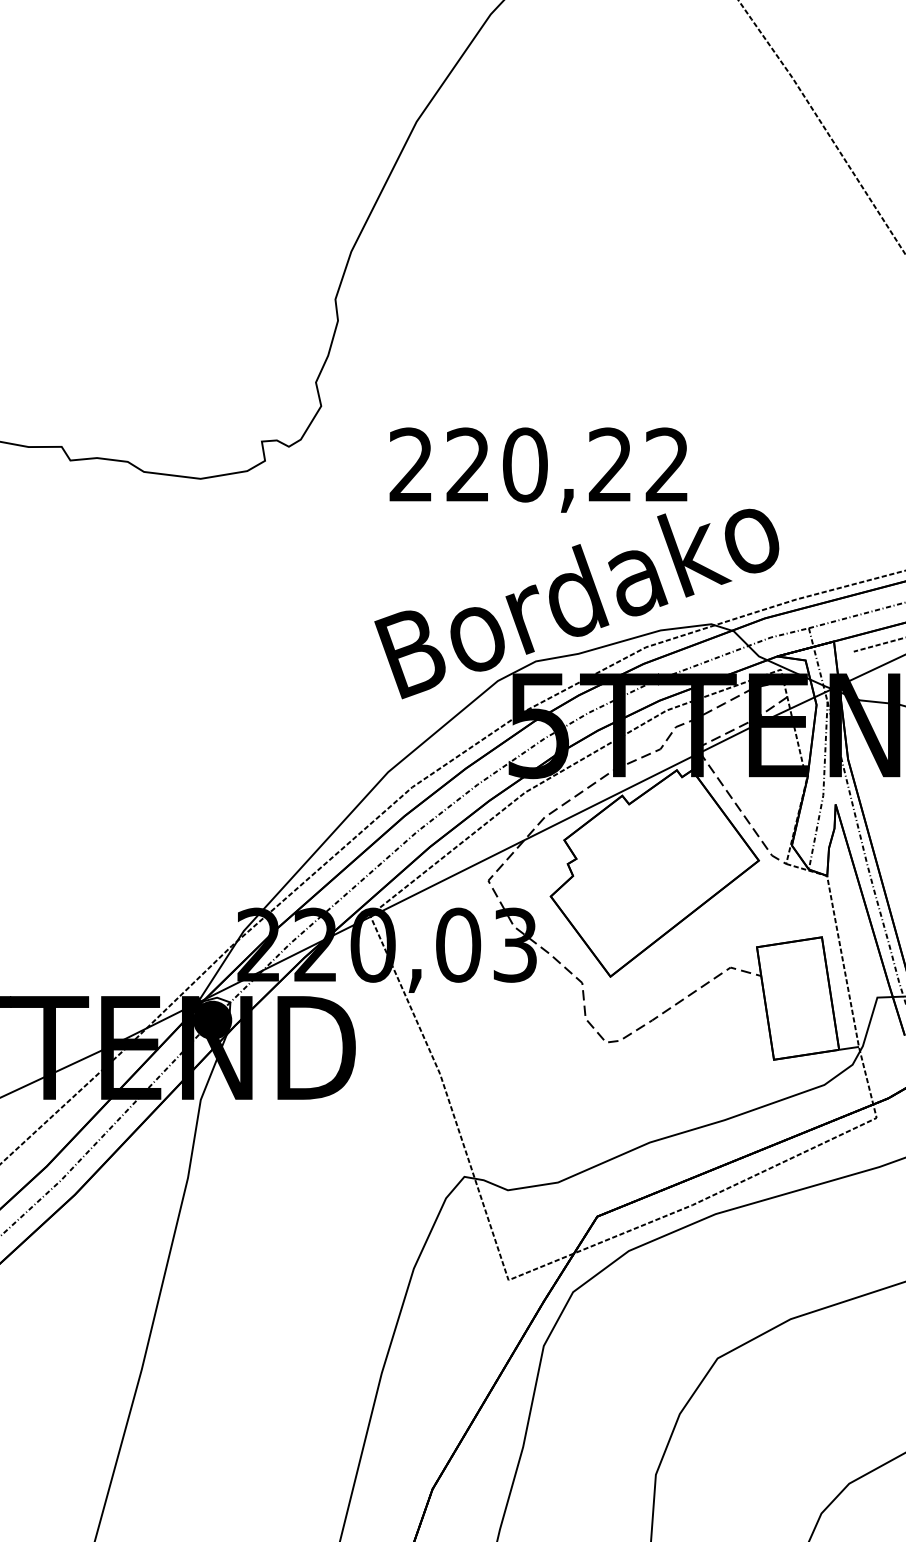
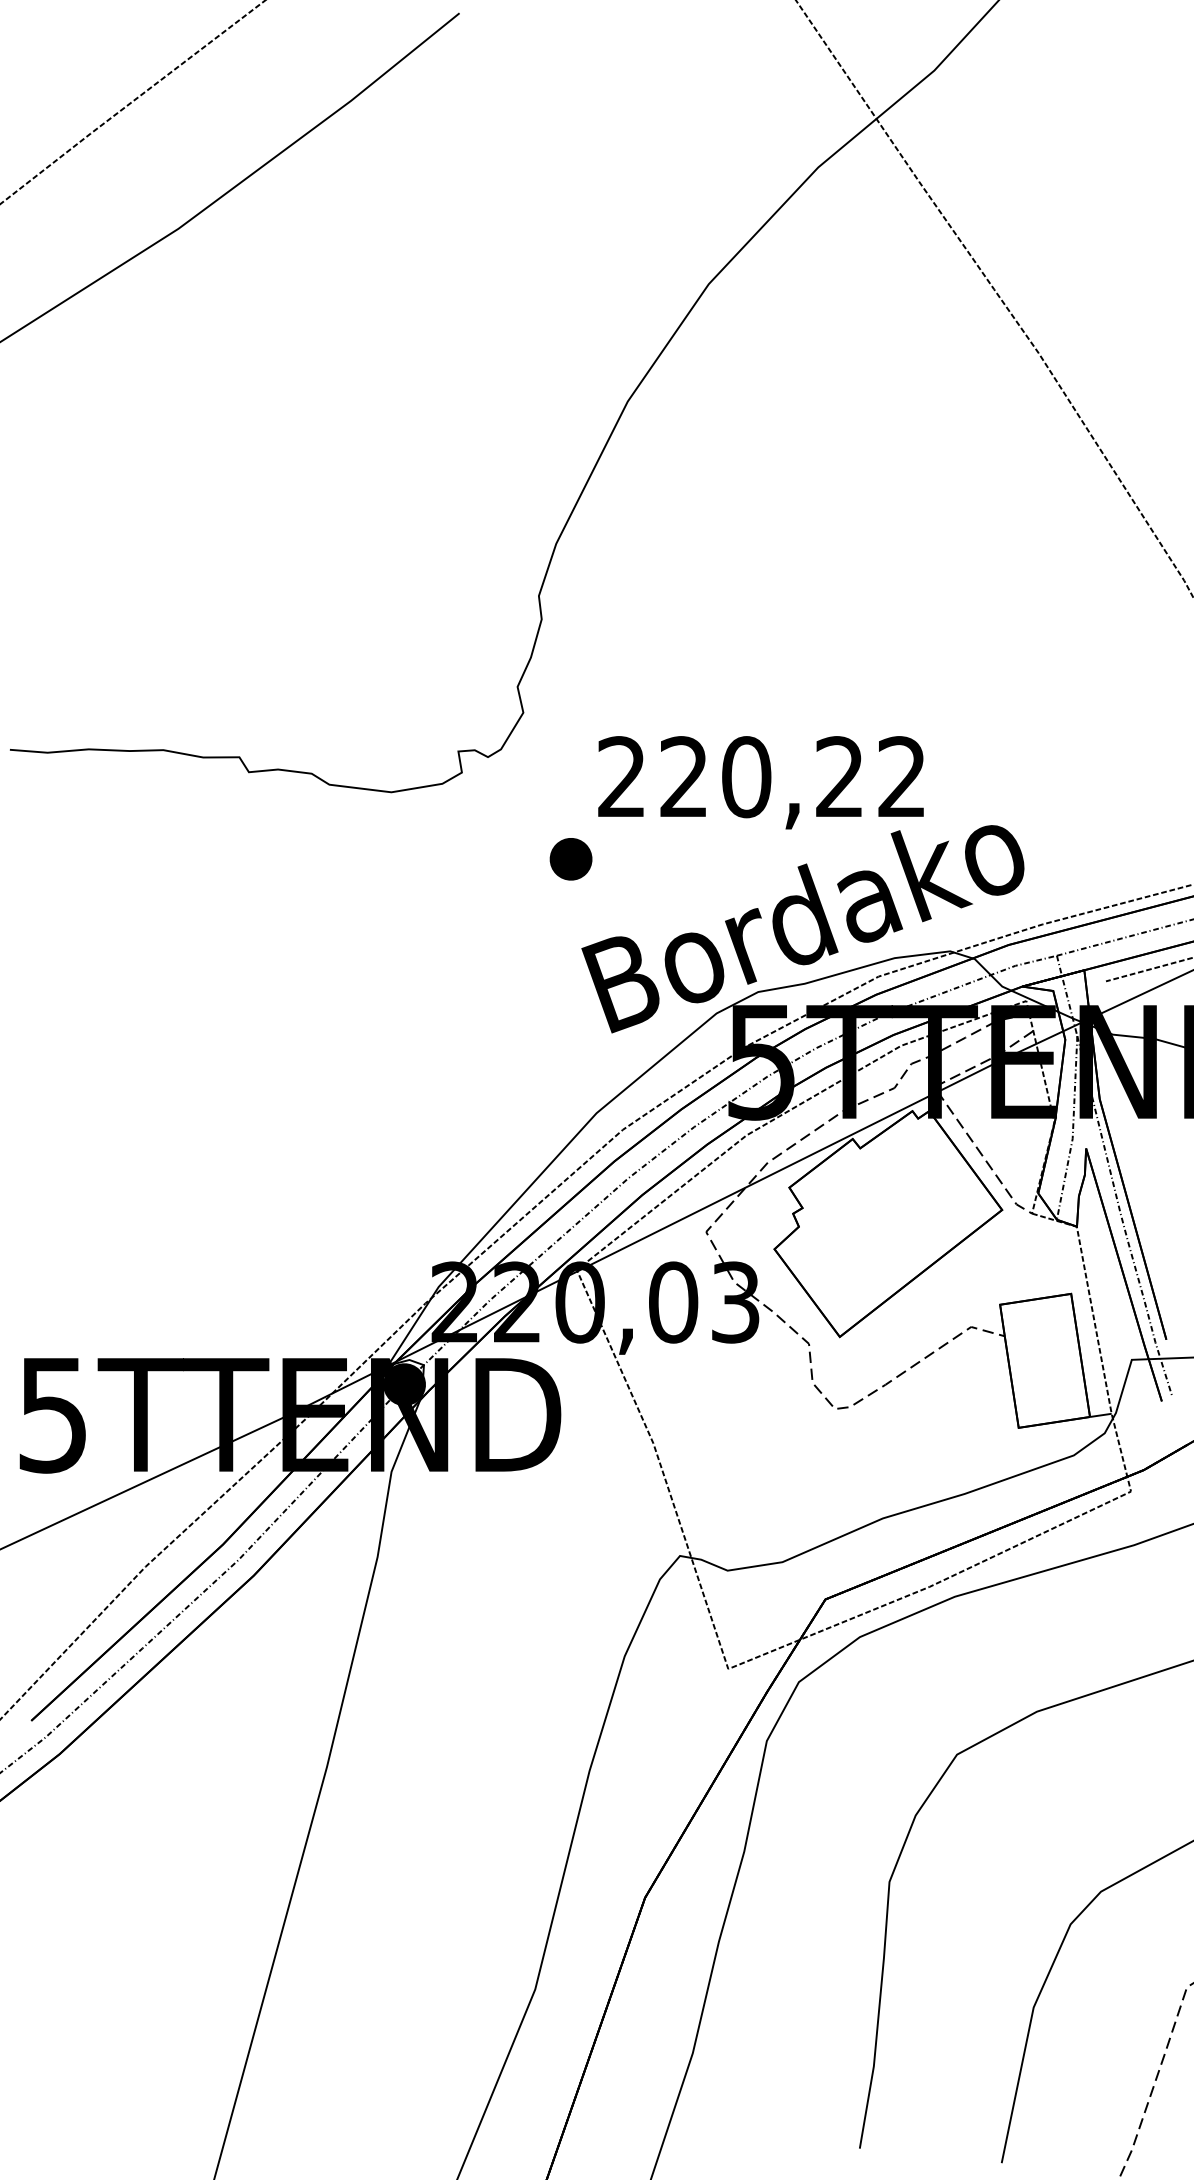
part: (364, 540) -> (570, 859), added

